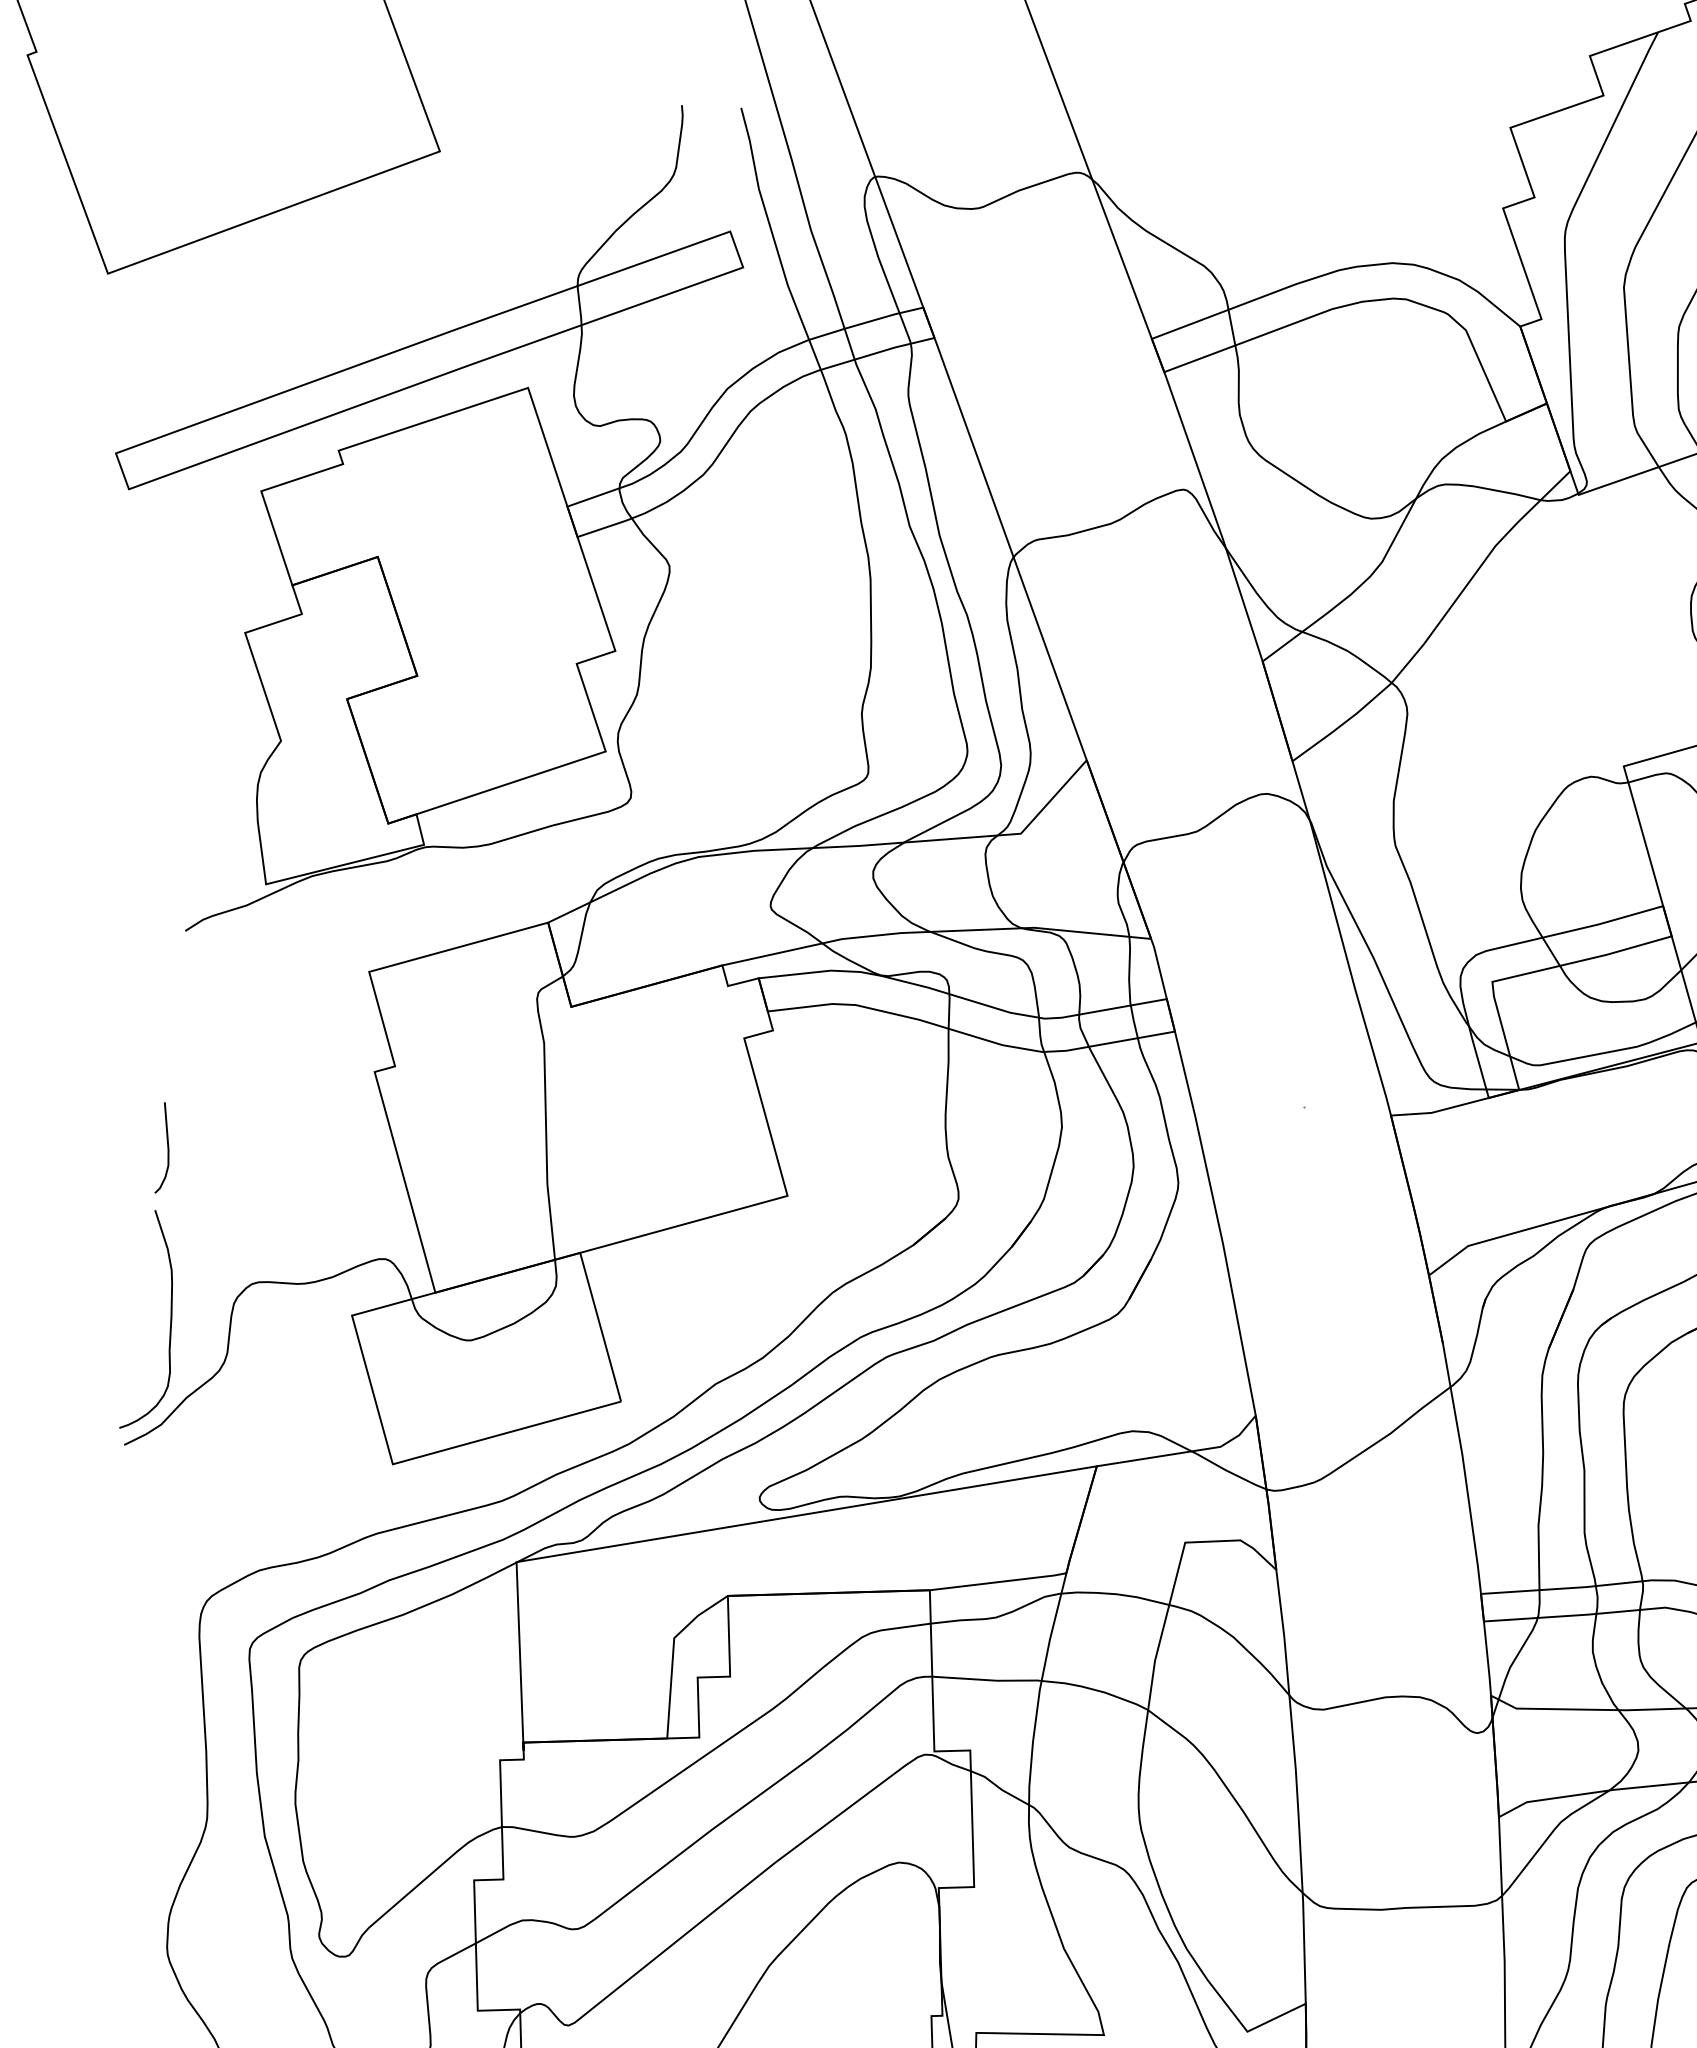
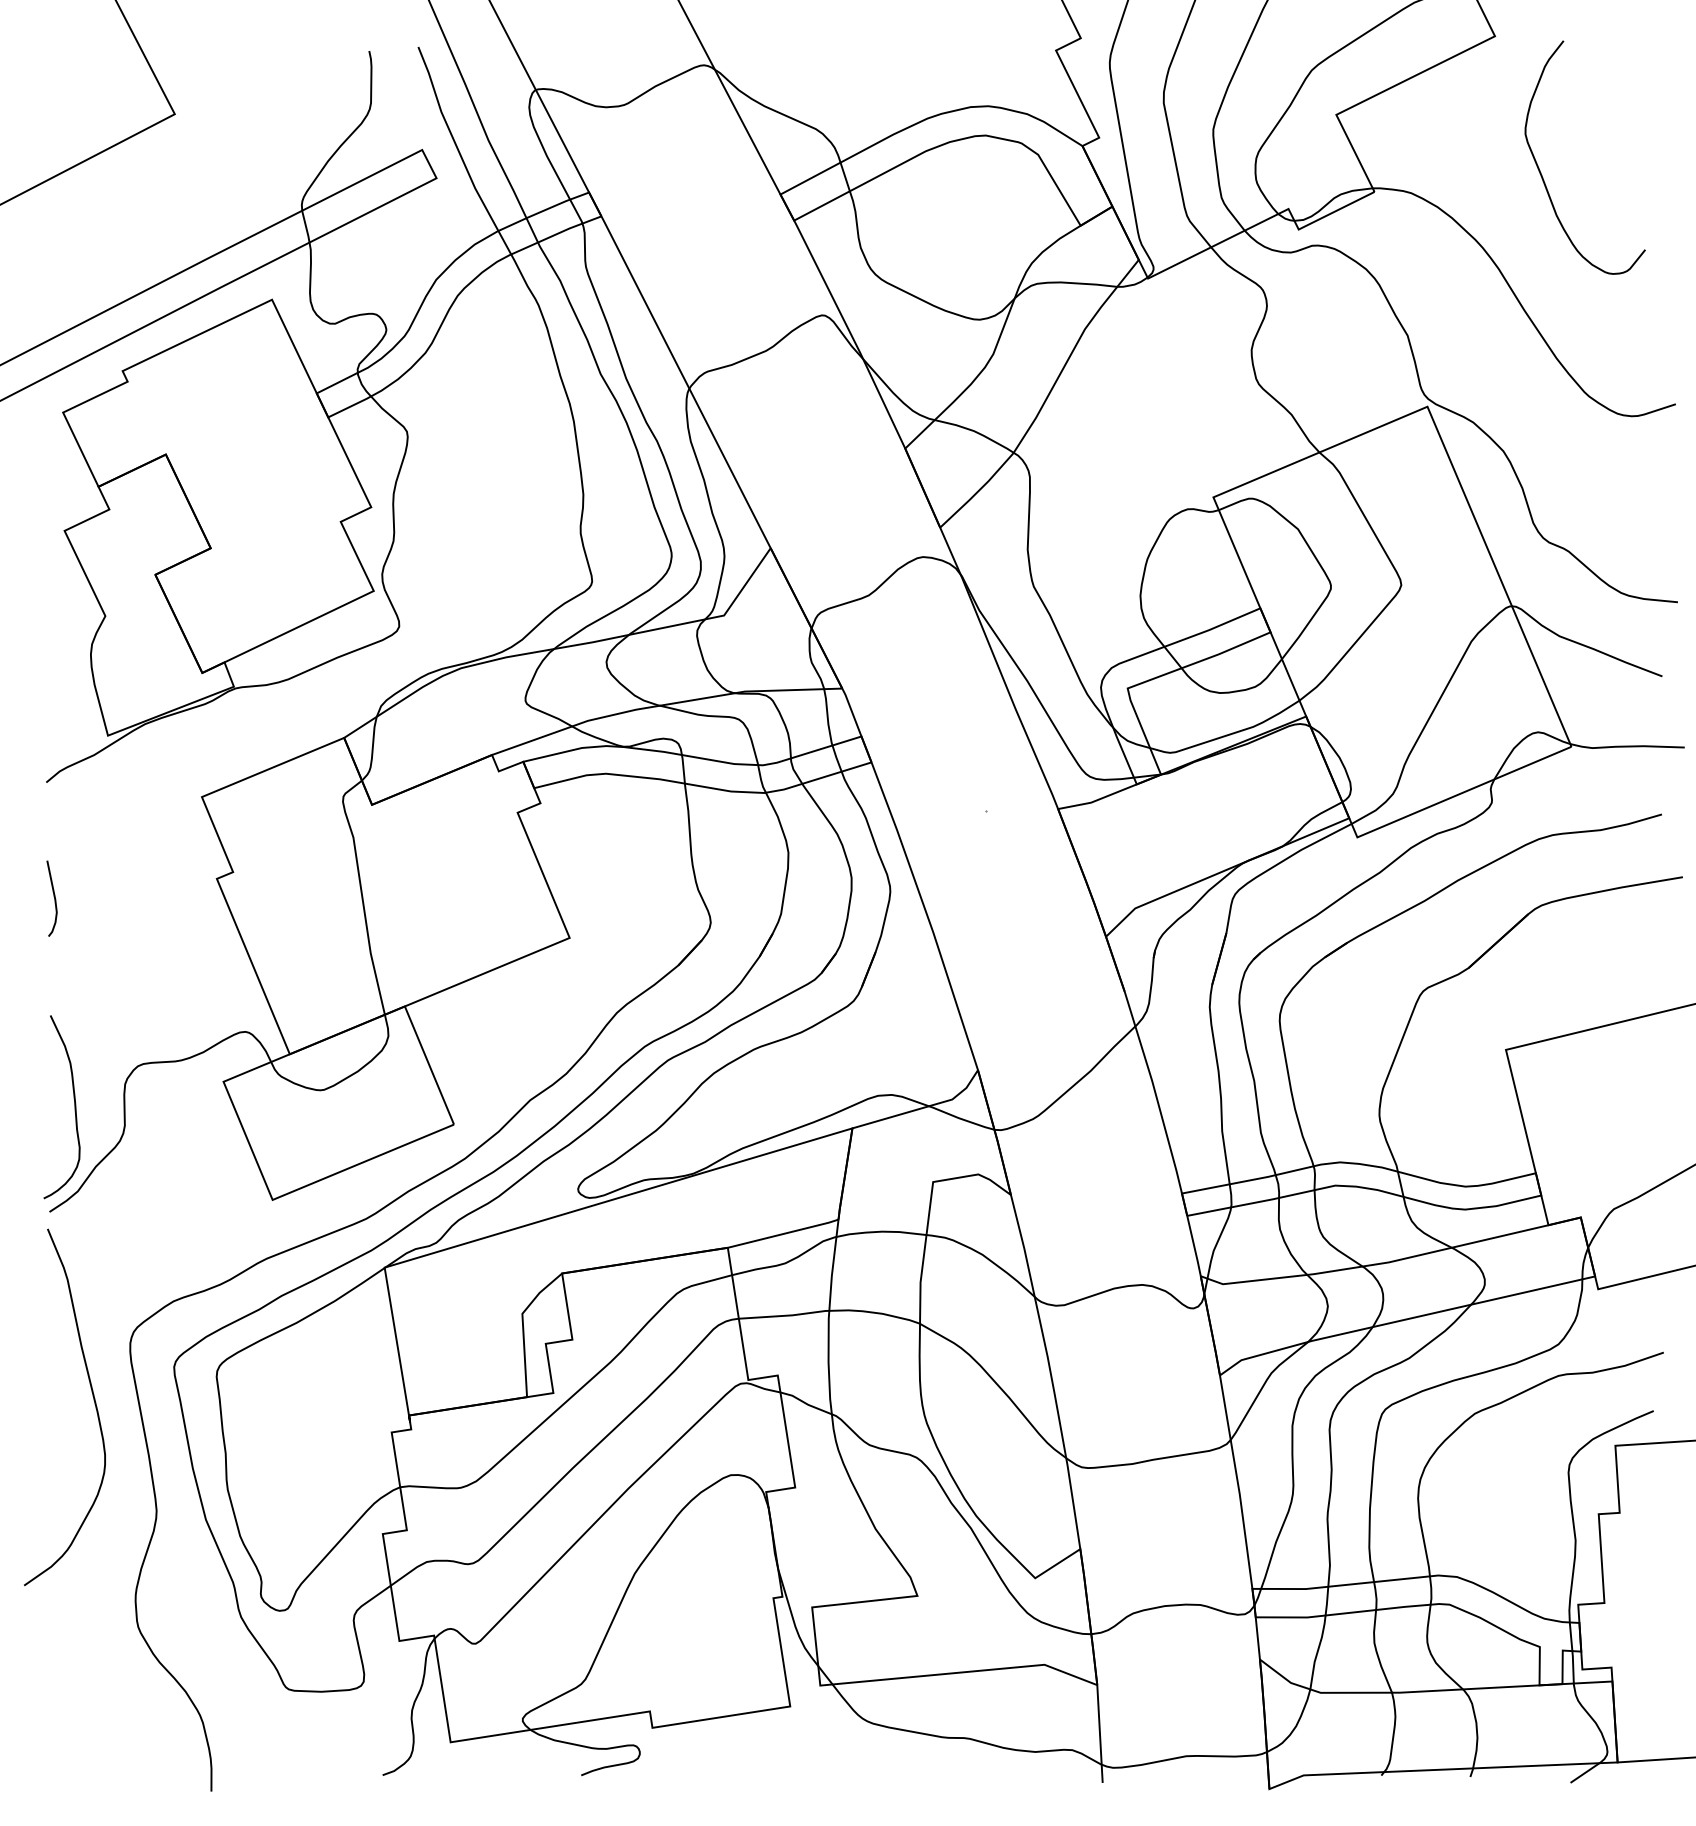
curve: (166, 1146) -> (53, 896), moved
curve: (148, 1676) -> (93, 1400), added

